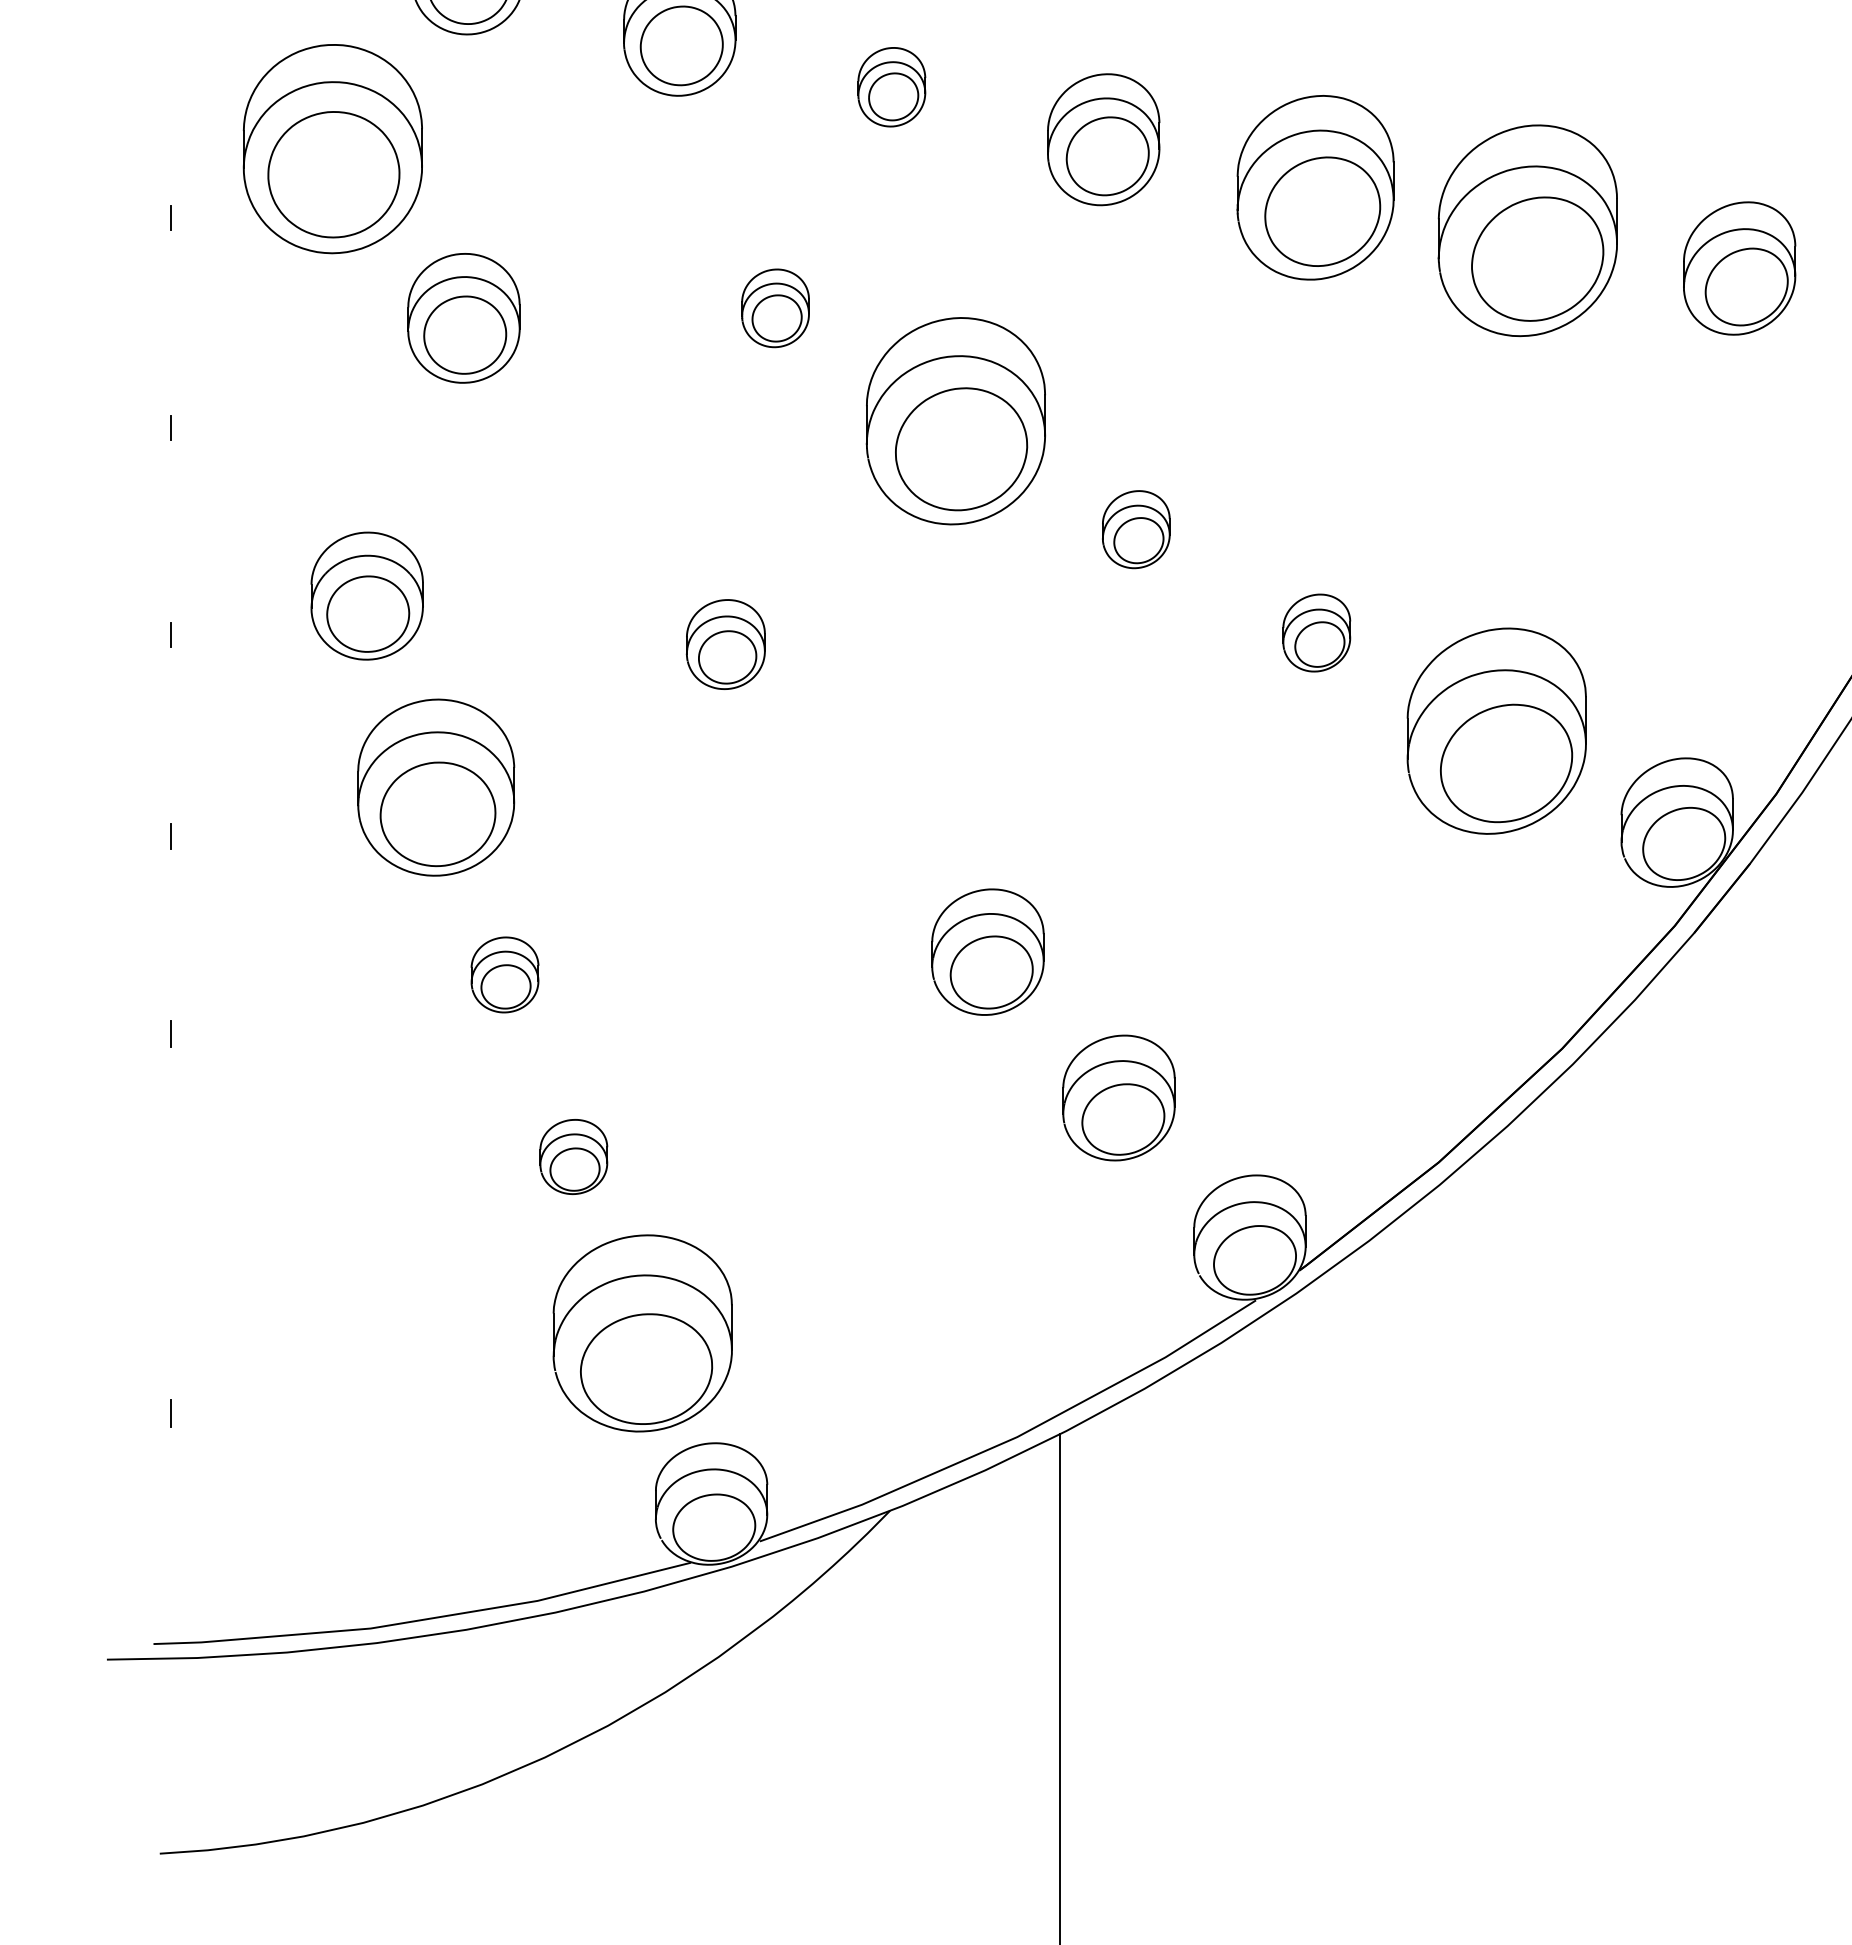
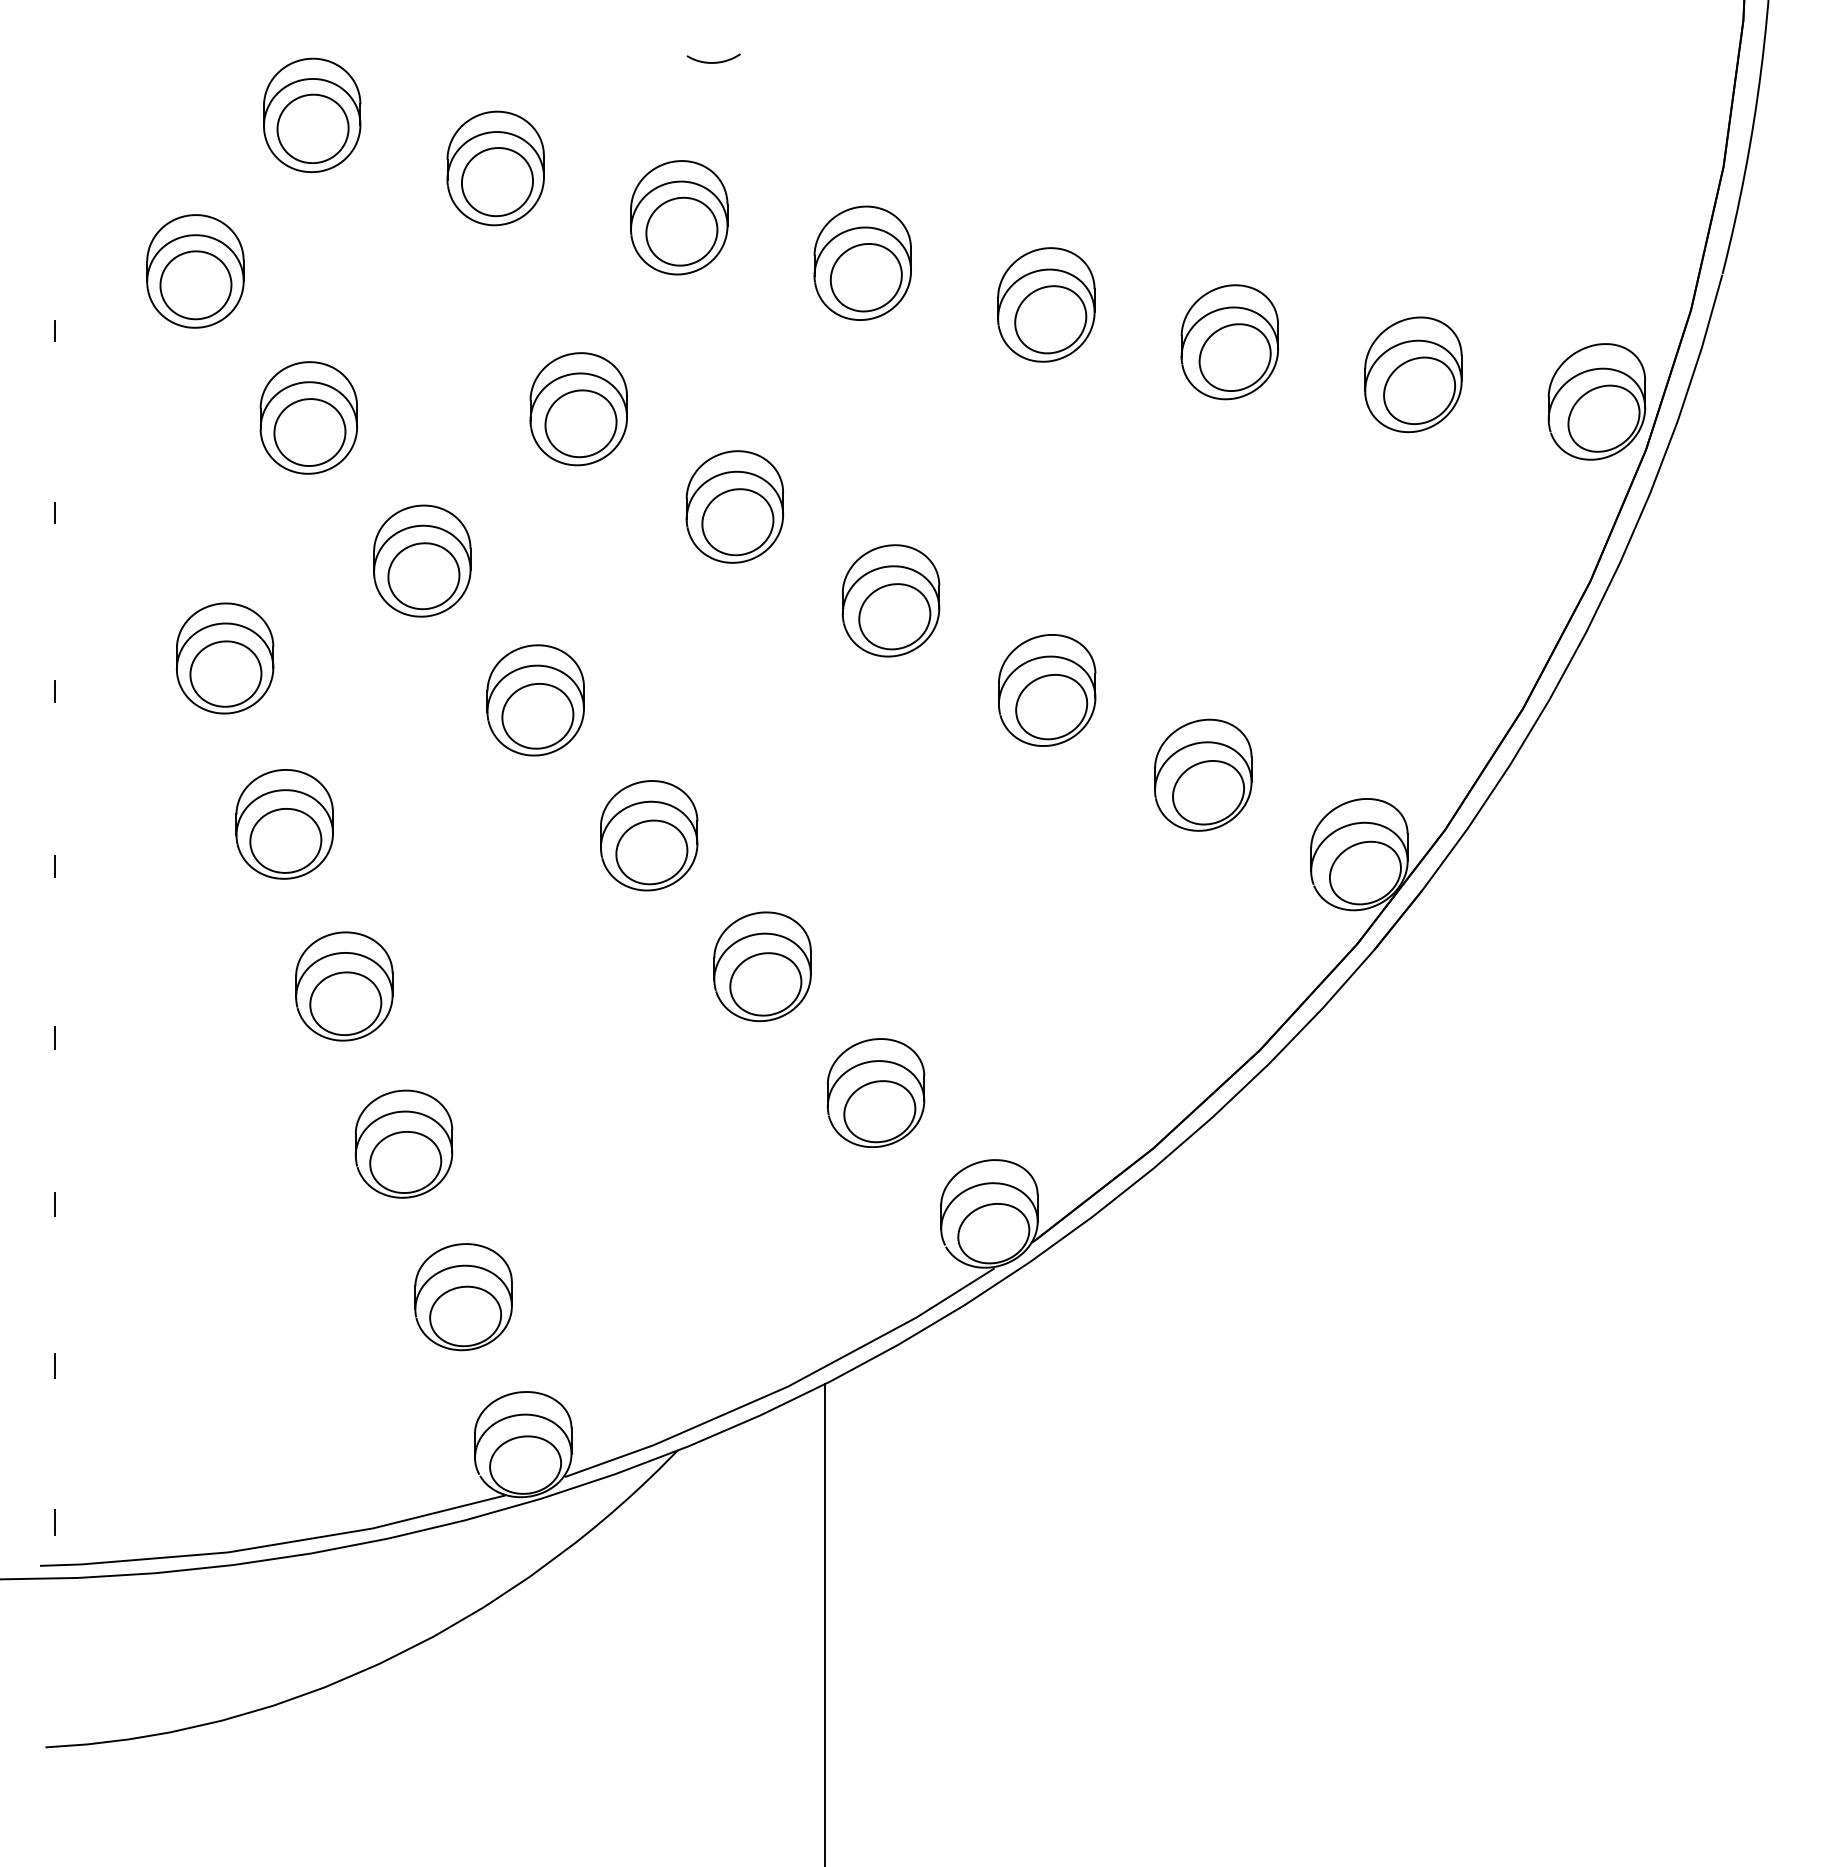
part: (892, 86) -> (679, 217), size x1.67
part: (333, 149) -> (195, 271), size x0.62
part: (1315, 187) -> (1046, 304), size x0.71
part: (1527, 231) -> (1229, 342), size x0.62
part: (775, 308) -> (578, 409), size x1.67
part: (955, 420) -> (734, 506), size x0.62
part: (595, 482) -> (422, 560), added
part: (1135, 529) -> (890, 600), size x1.67
part: (1317, 633) -> (1047, 690), size x1.67
part: (725, 644) -> (535, 700), size x1.43
part: (1497, 730) -> (1203, 774), size x0.62
part: (435, 787) -> (284, 824), size x0.71
part: (857, 800) -> (649, 835), added
part: (505, 974) -> (344, 986), size x1.67
part: (573, 1156) -> (403, 1143), size x1.67
line: (170, 1226) -> (54, 1204), added
part: (642, 1334) -> (463, 1297), size x0.62
line: (170, 1593) -> (54, 1522), added

